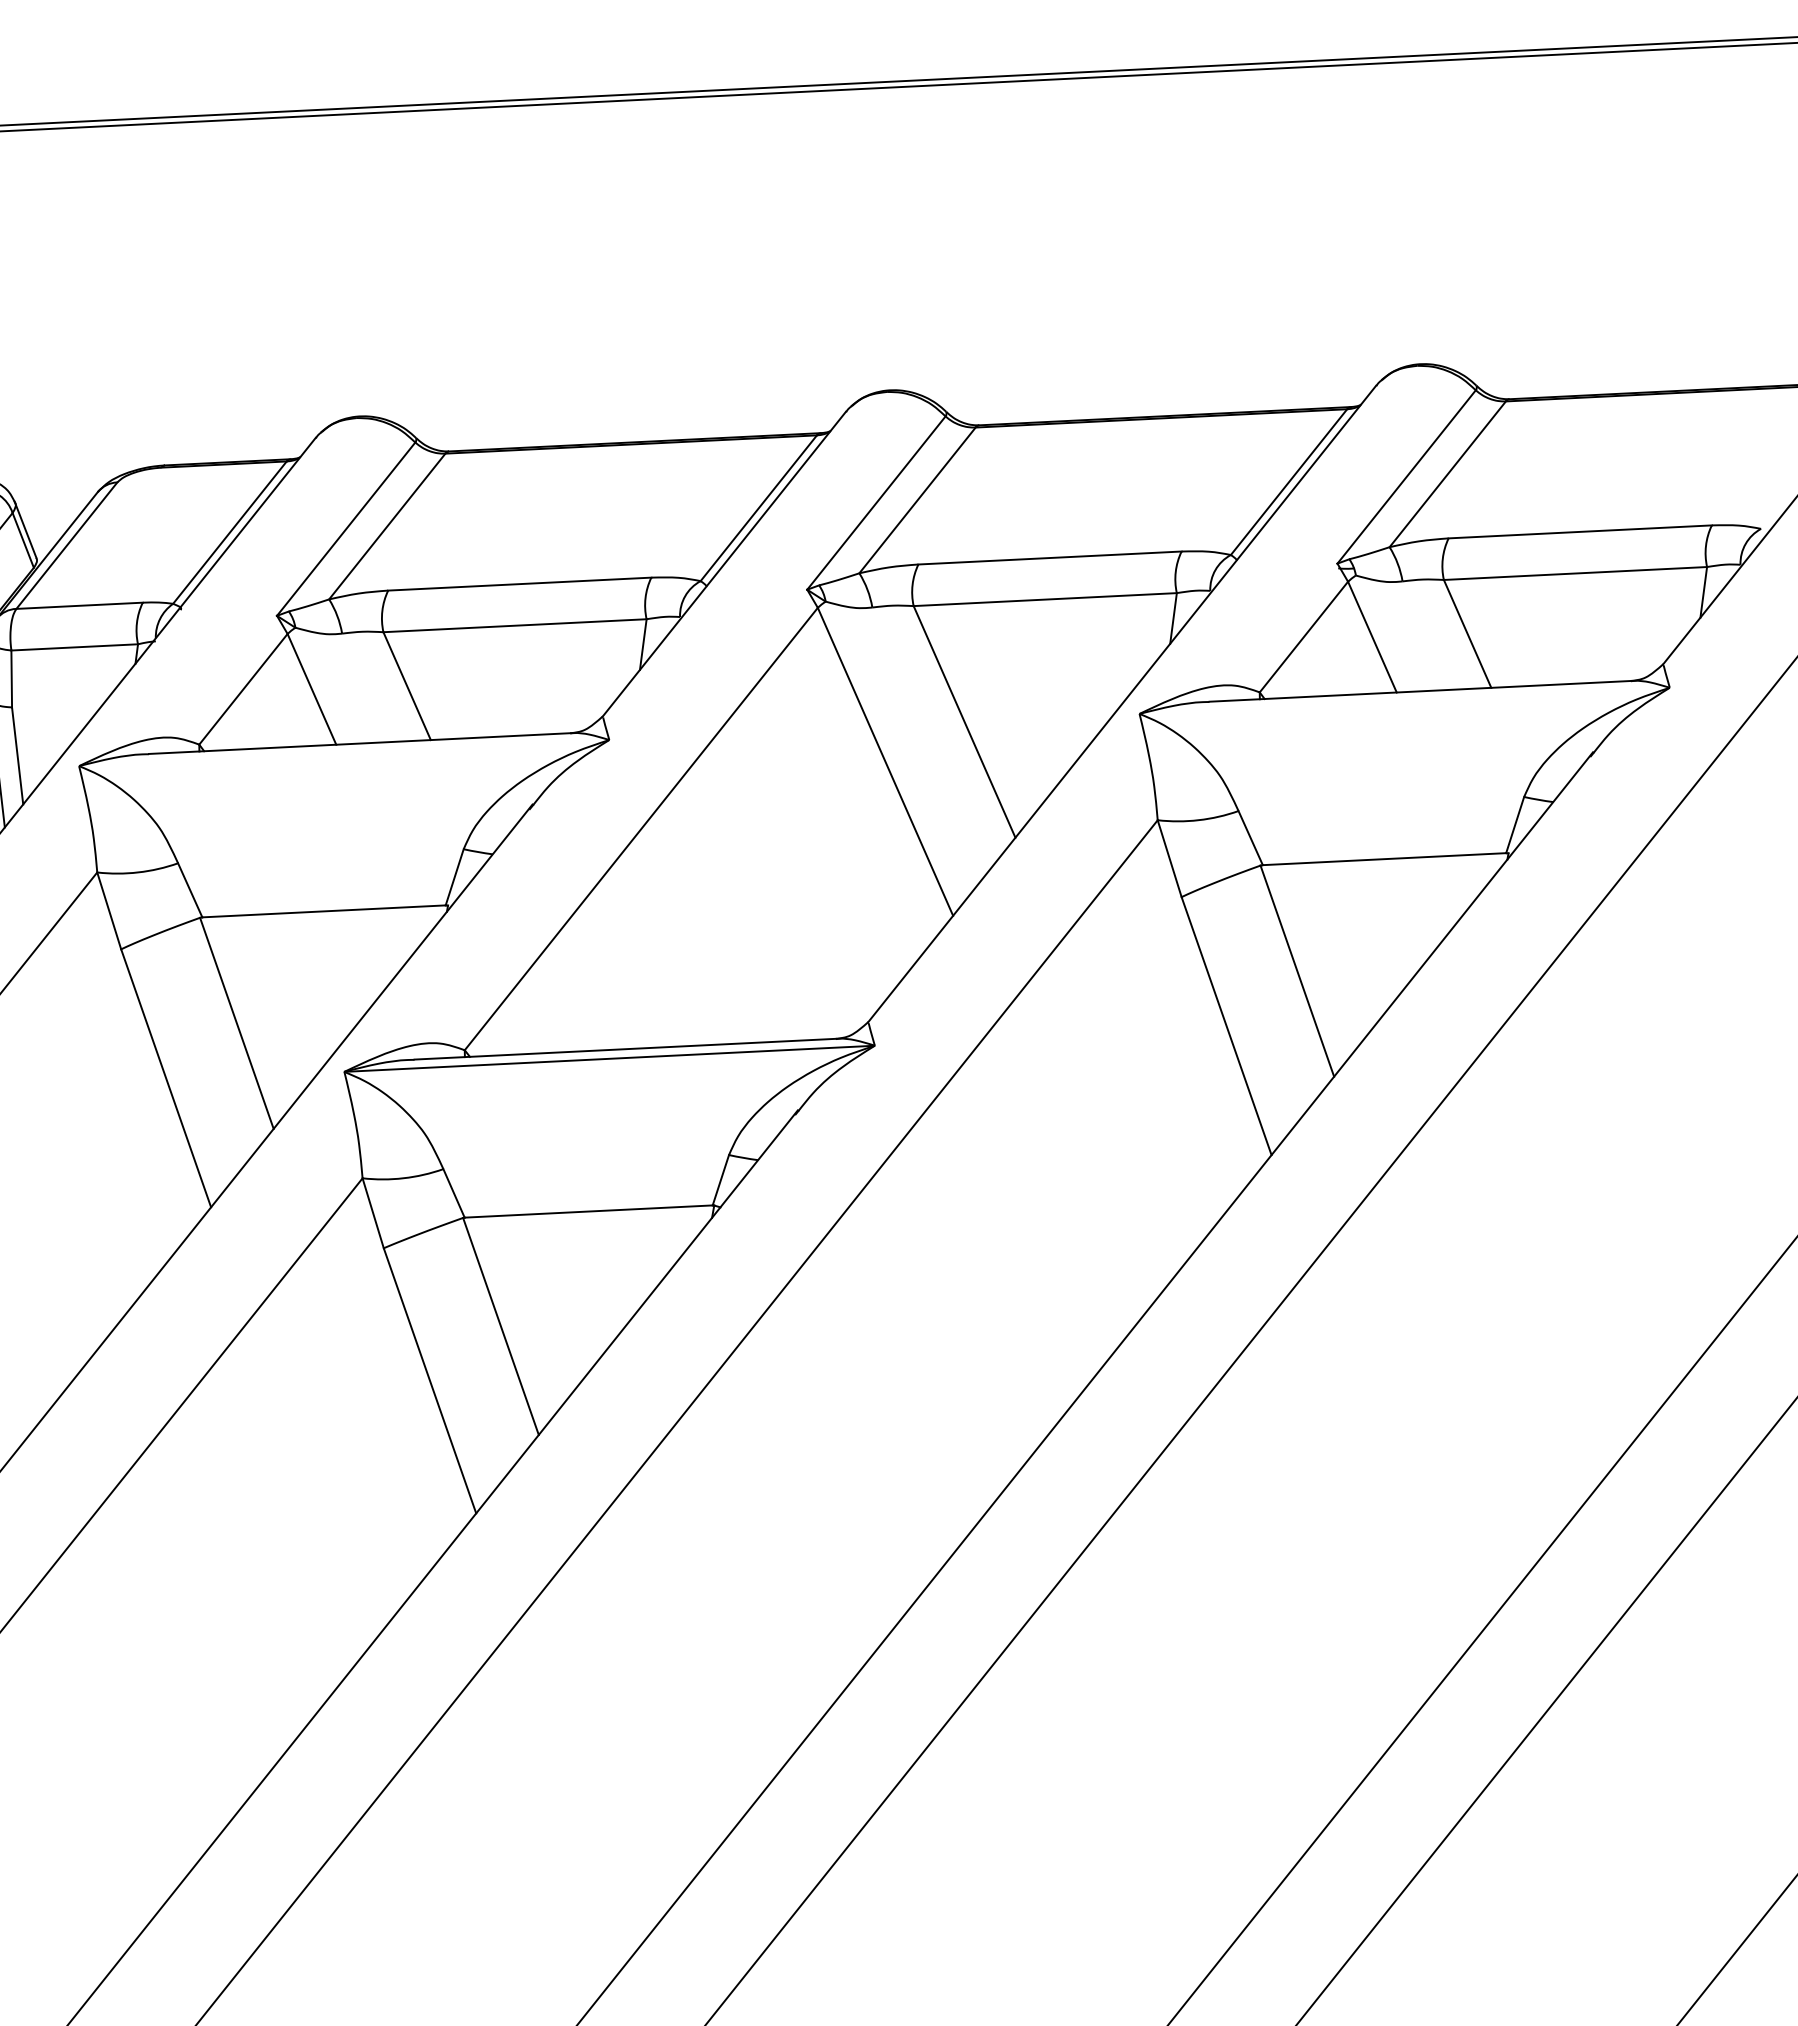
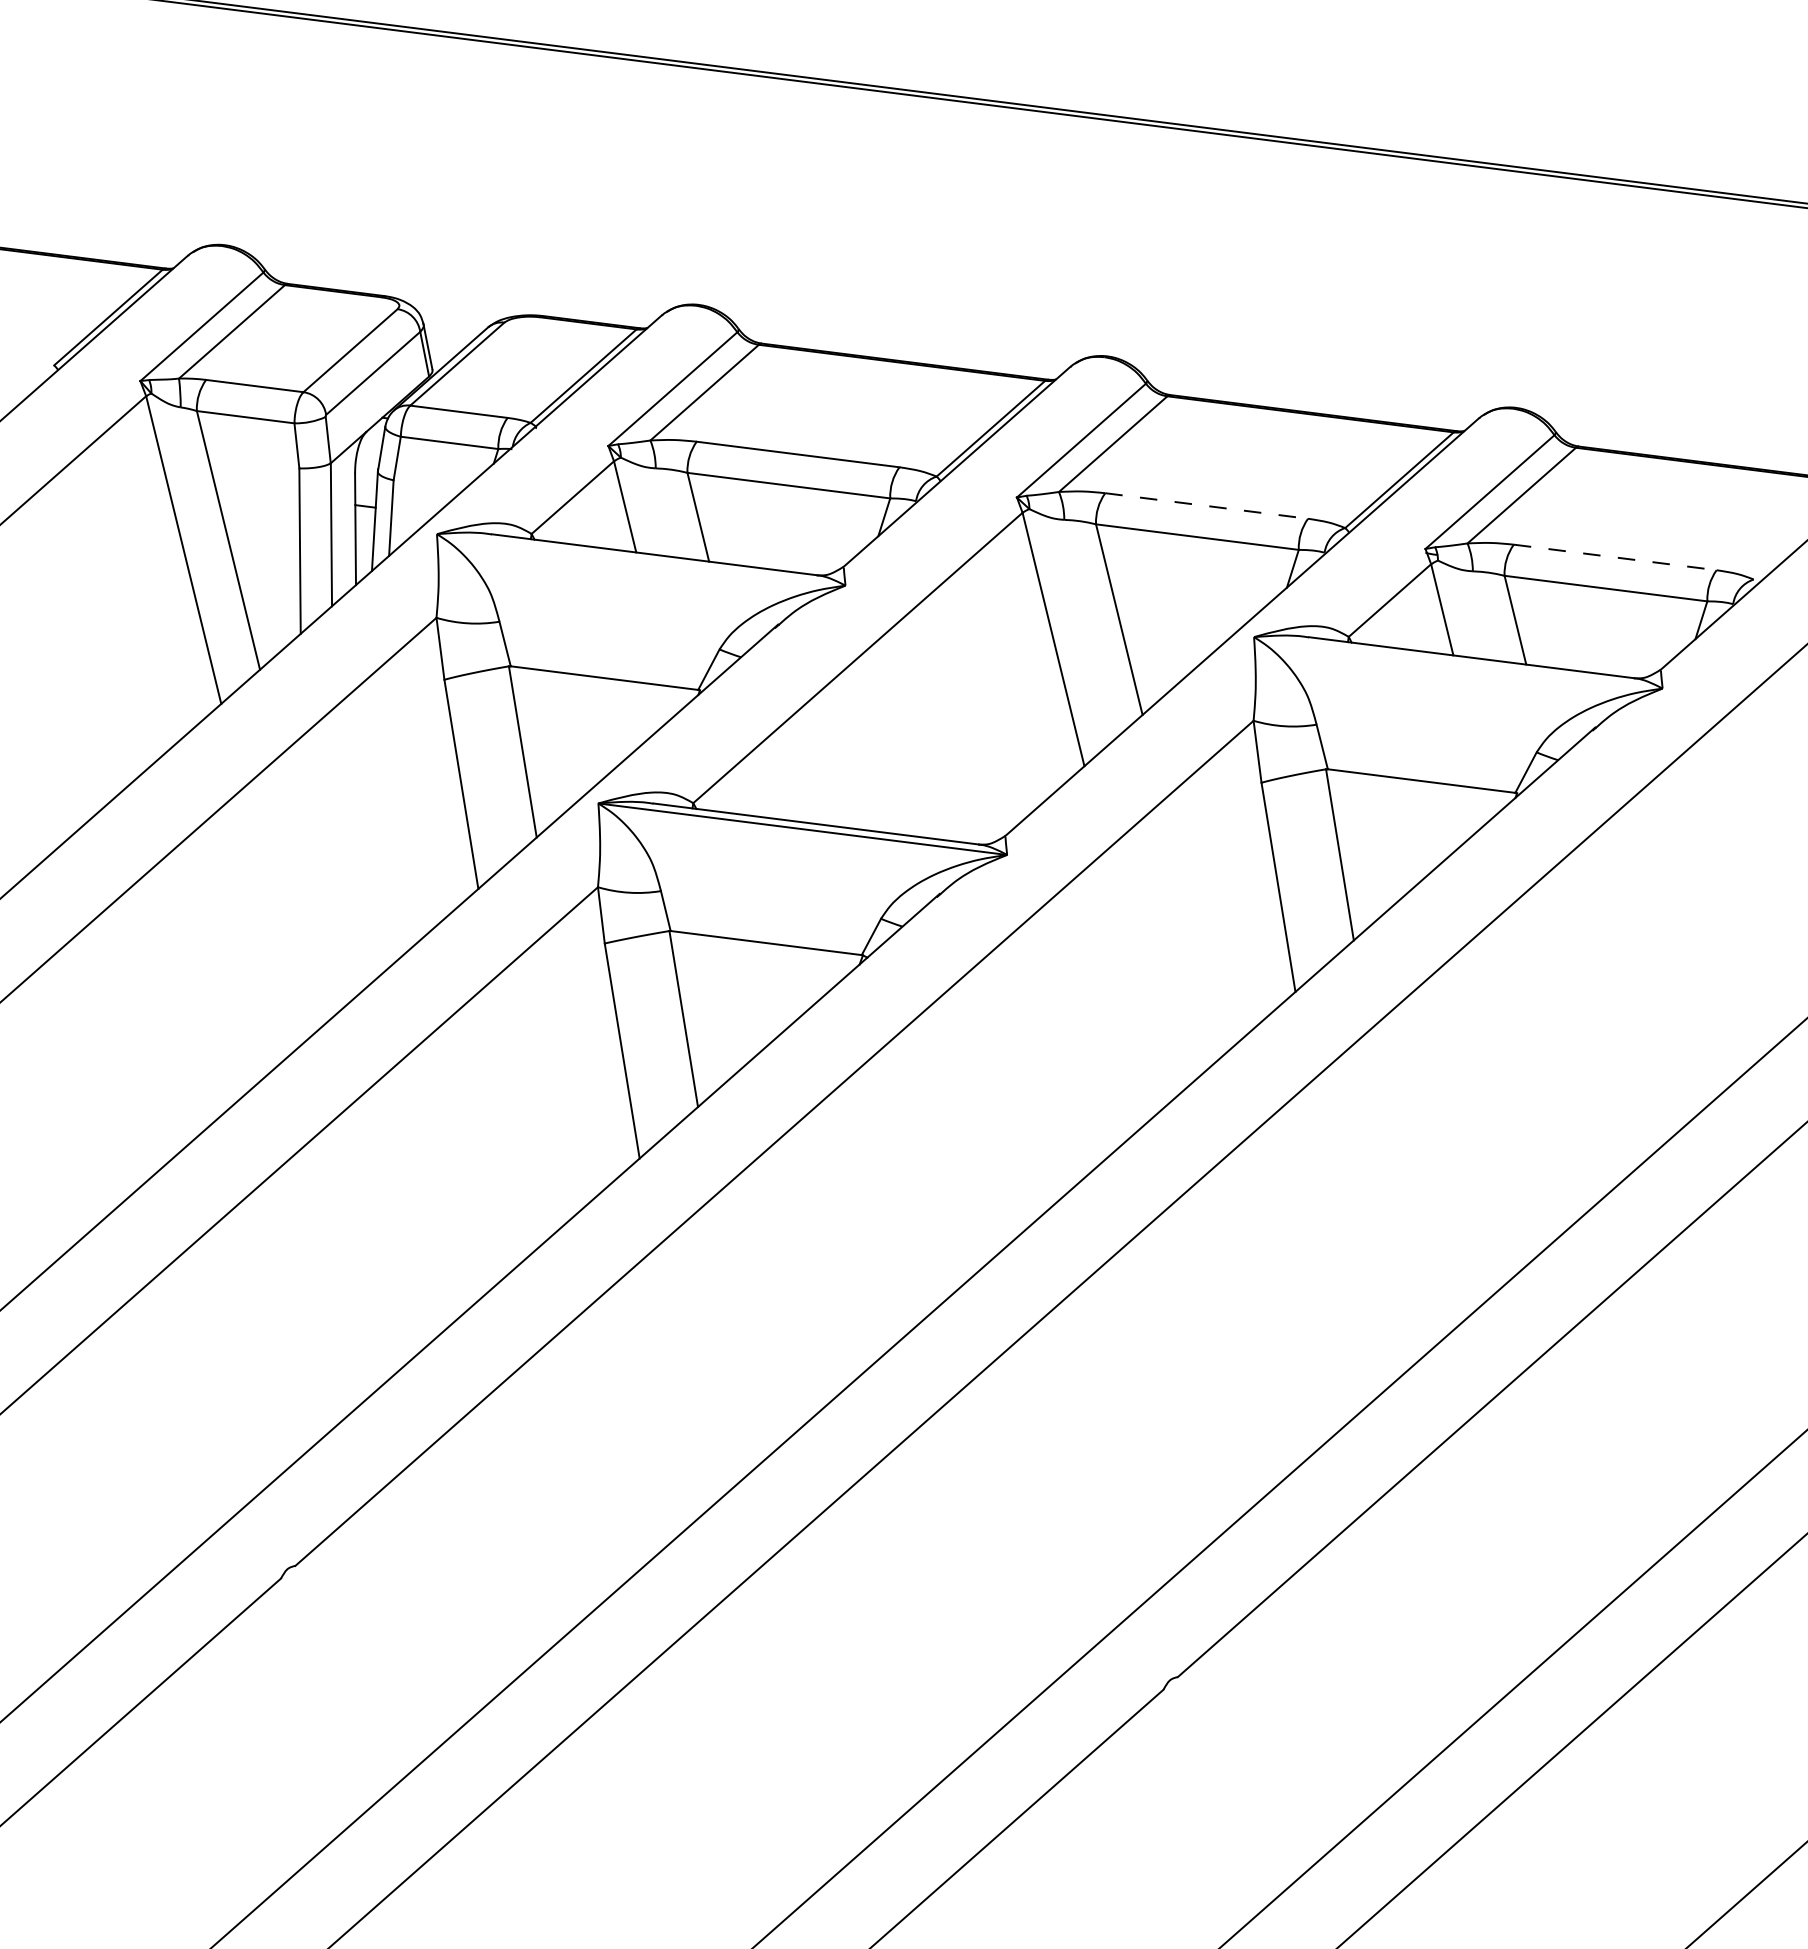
line: (1580, 531) -> (1615, 557), solid -> dashed
line: (1051, 558) -> (1207, 506), solid -> dashed

